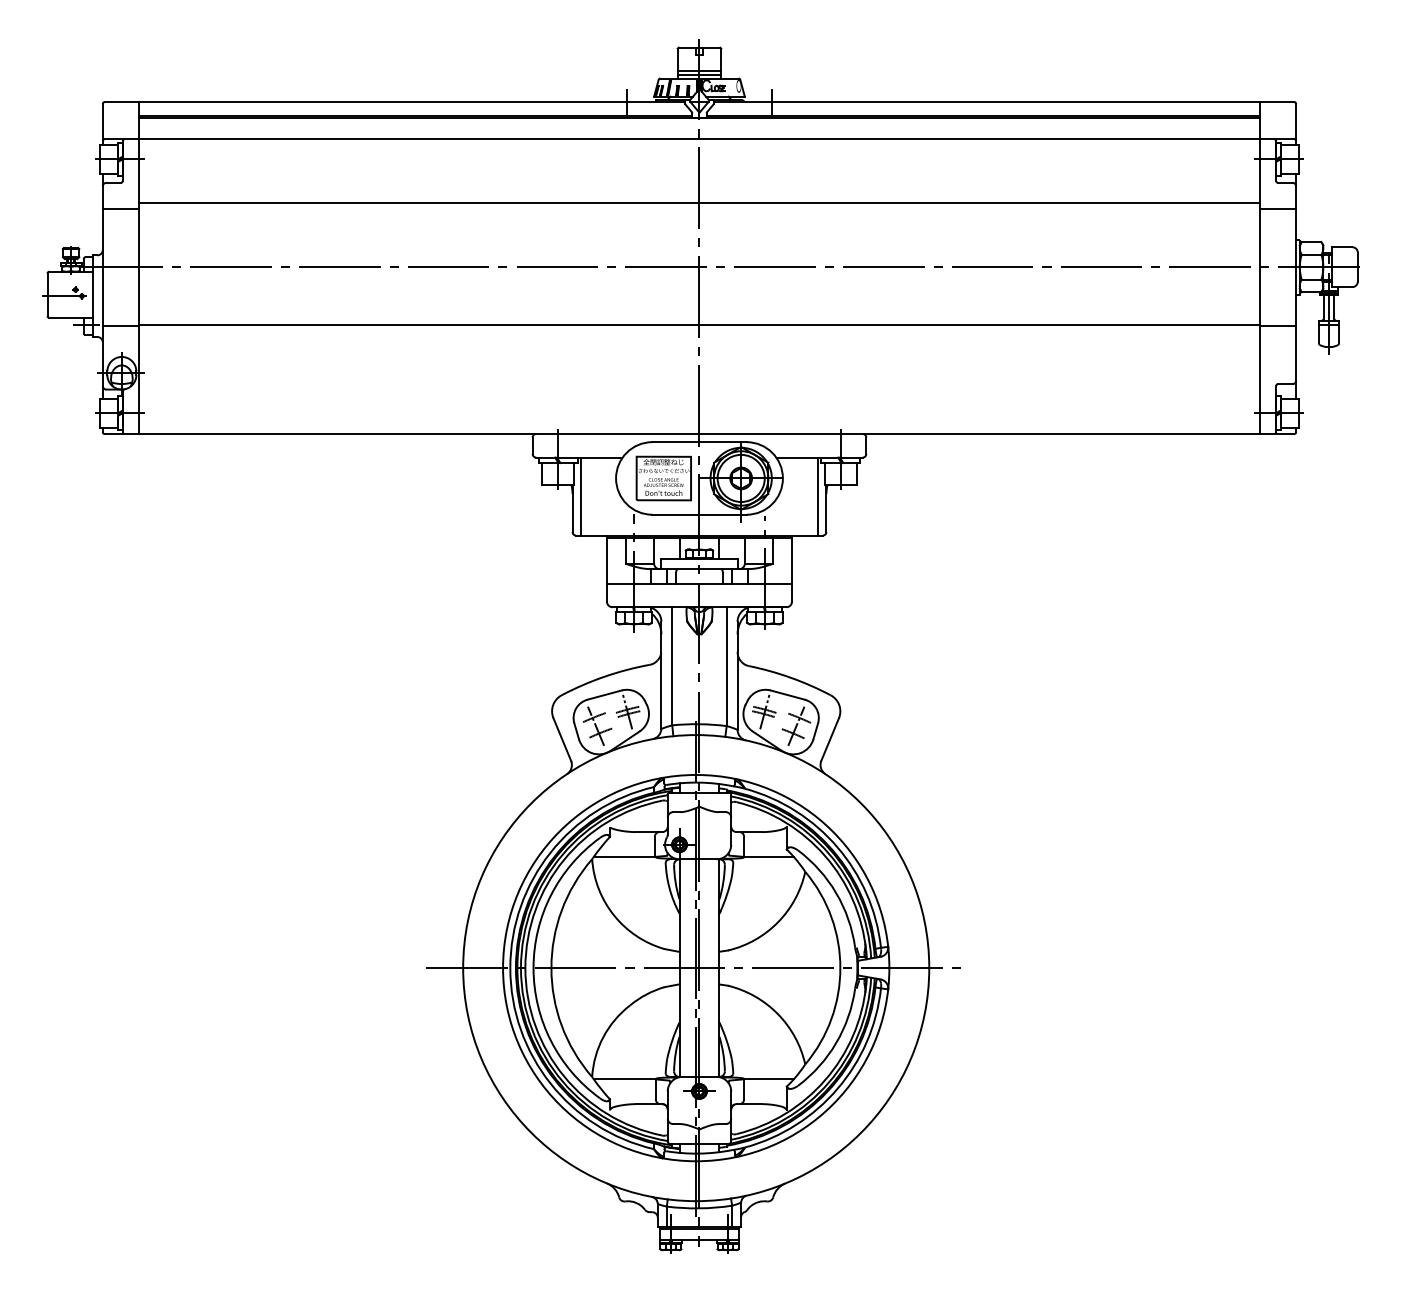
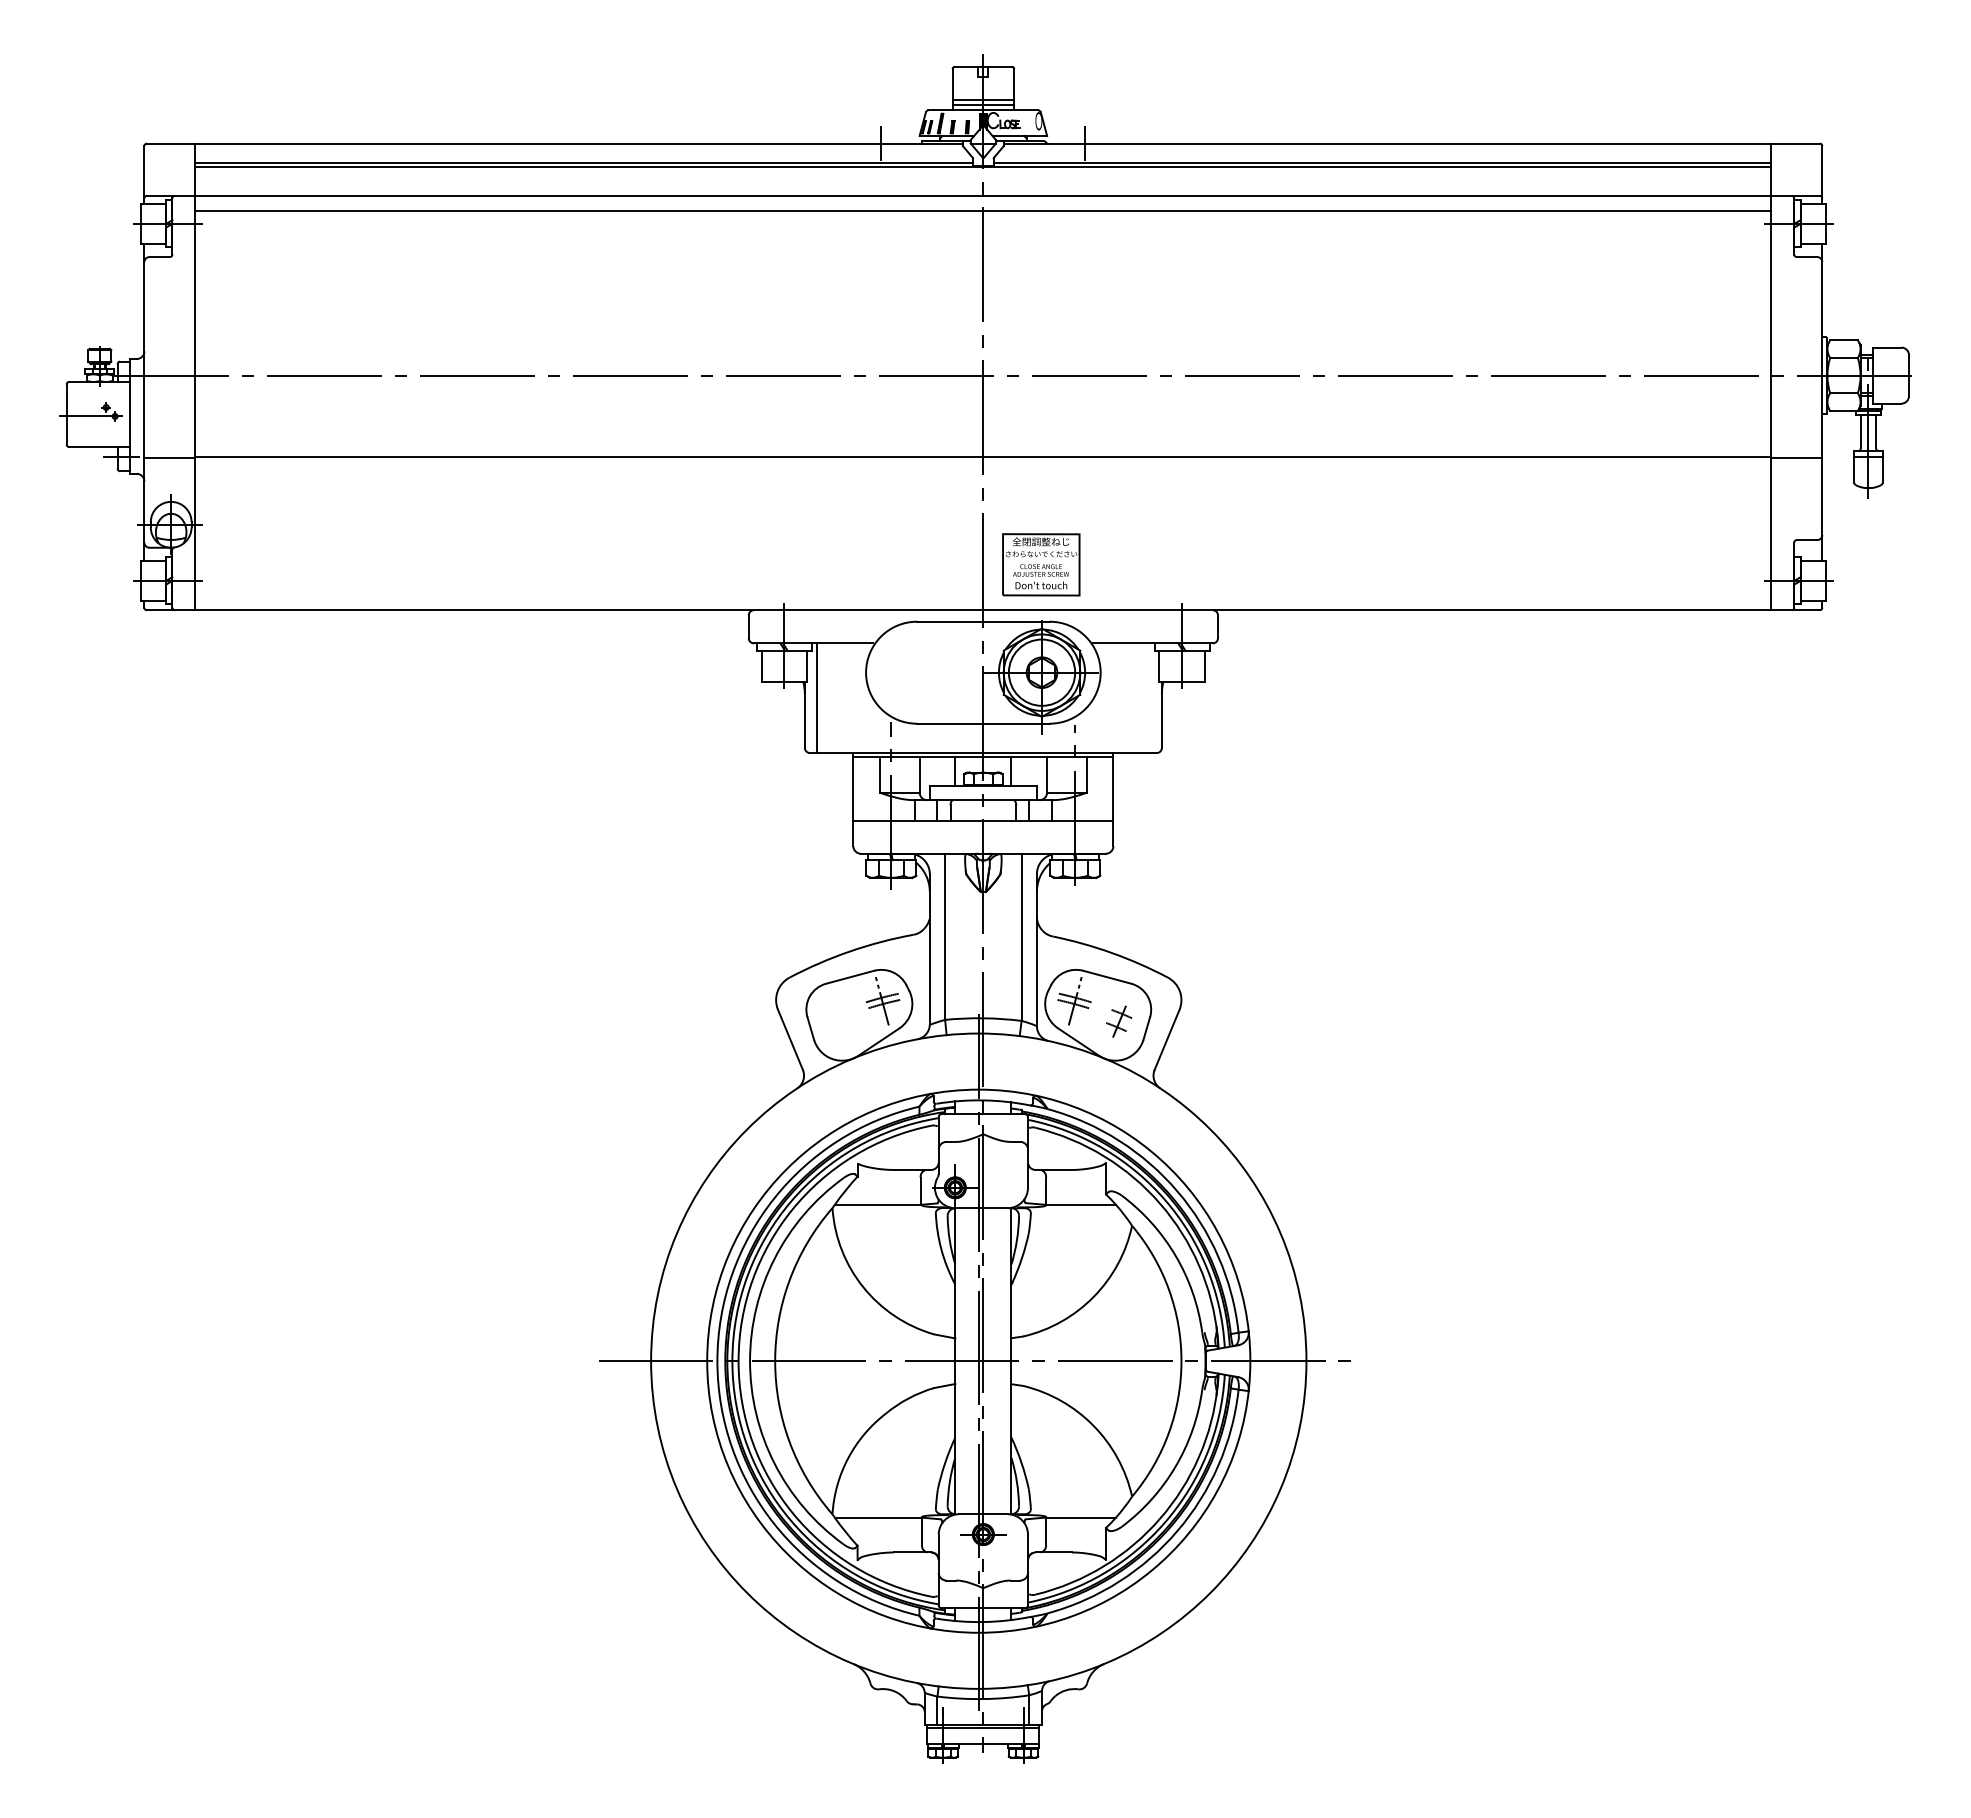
line: (699, 203) -> (983, 210), moved
line: (120, 208) -> (169, 293), removed
line: (1277, 208) -> (1796, 293), removed
part: (664, 478) -> (1041, 564), moved
line: (817, 496) -> (1149, 698), removed
part: (597, 725) -> (839, 1020), removed
part: (796, 725) -> (1119, 1020), size x0.6

